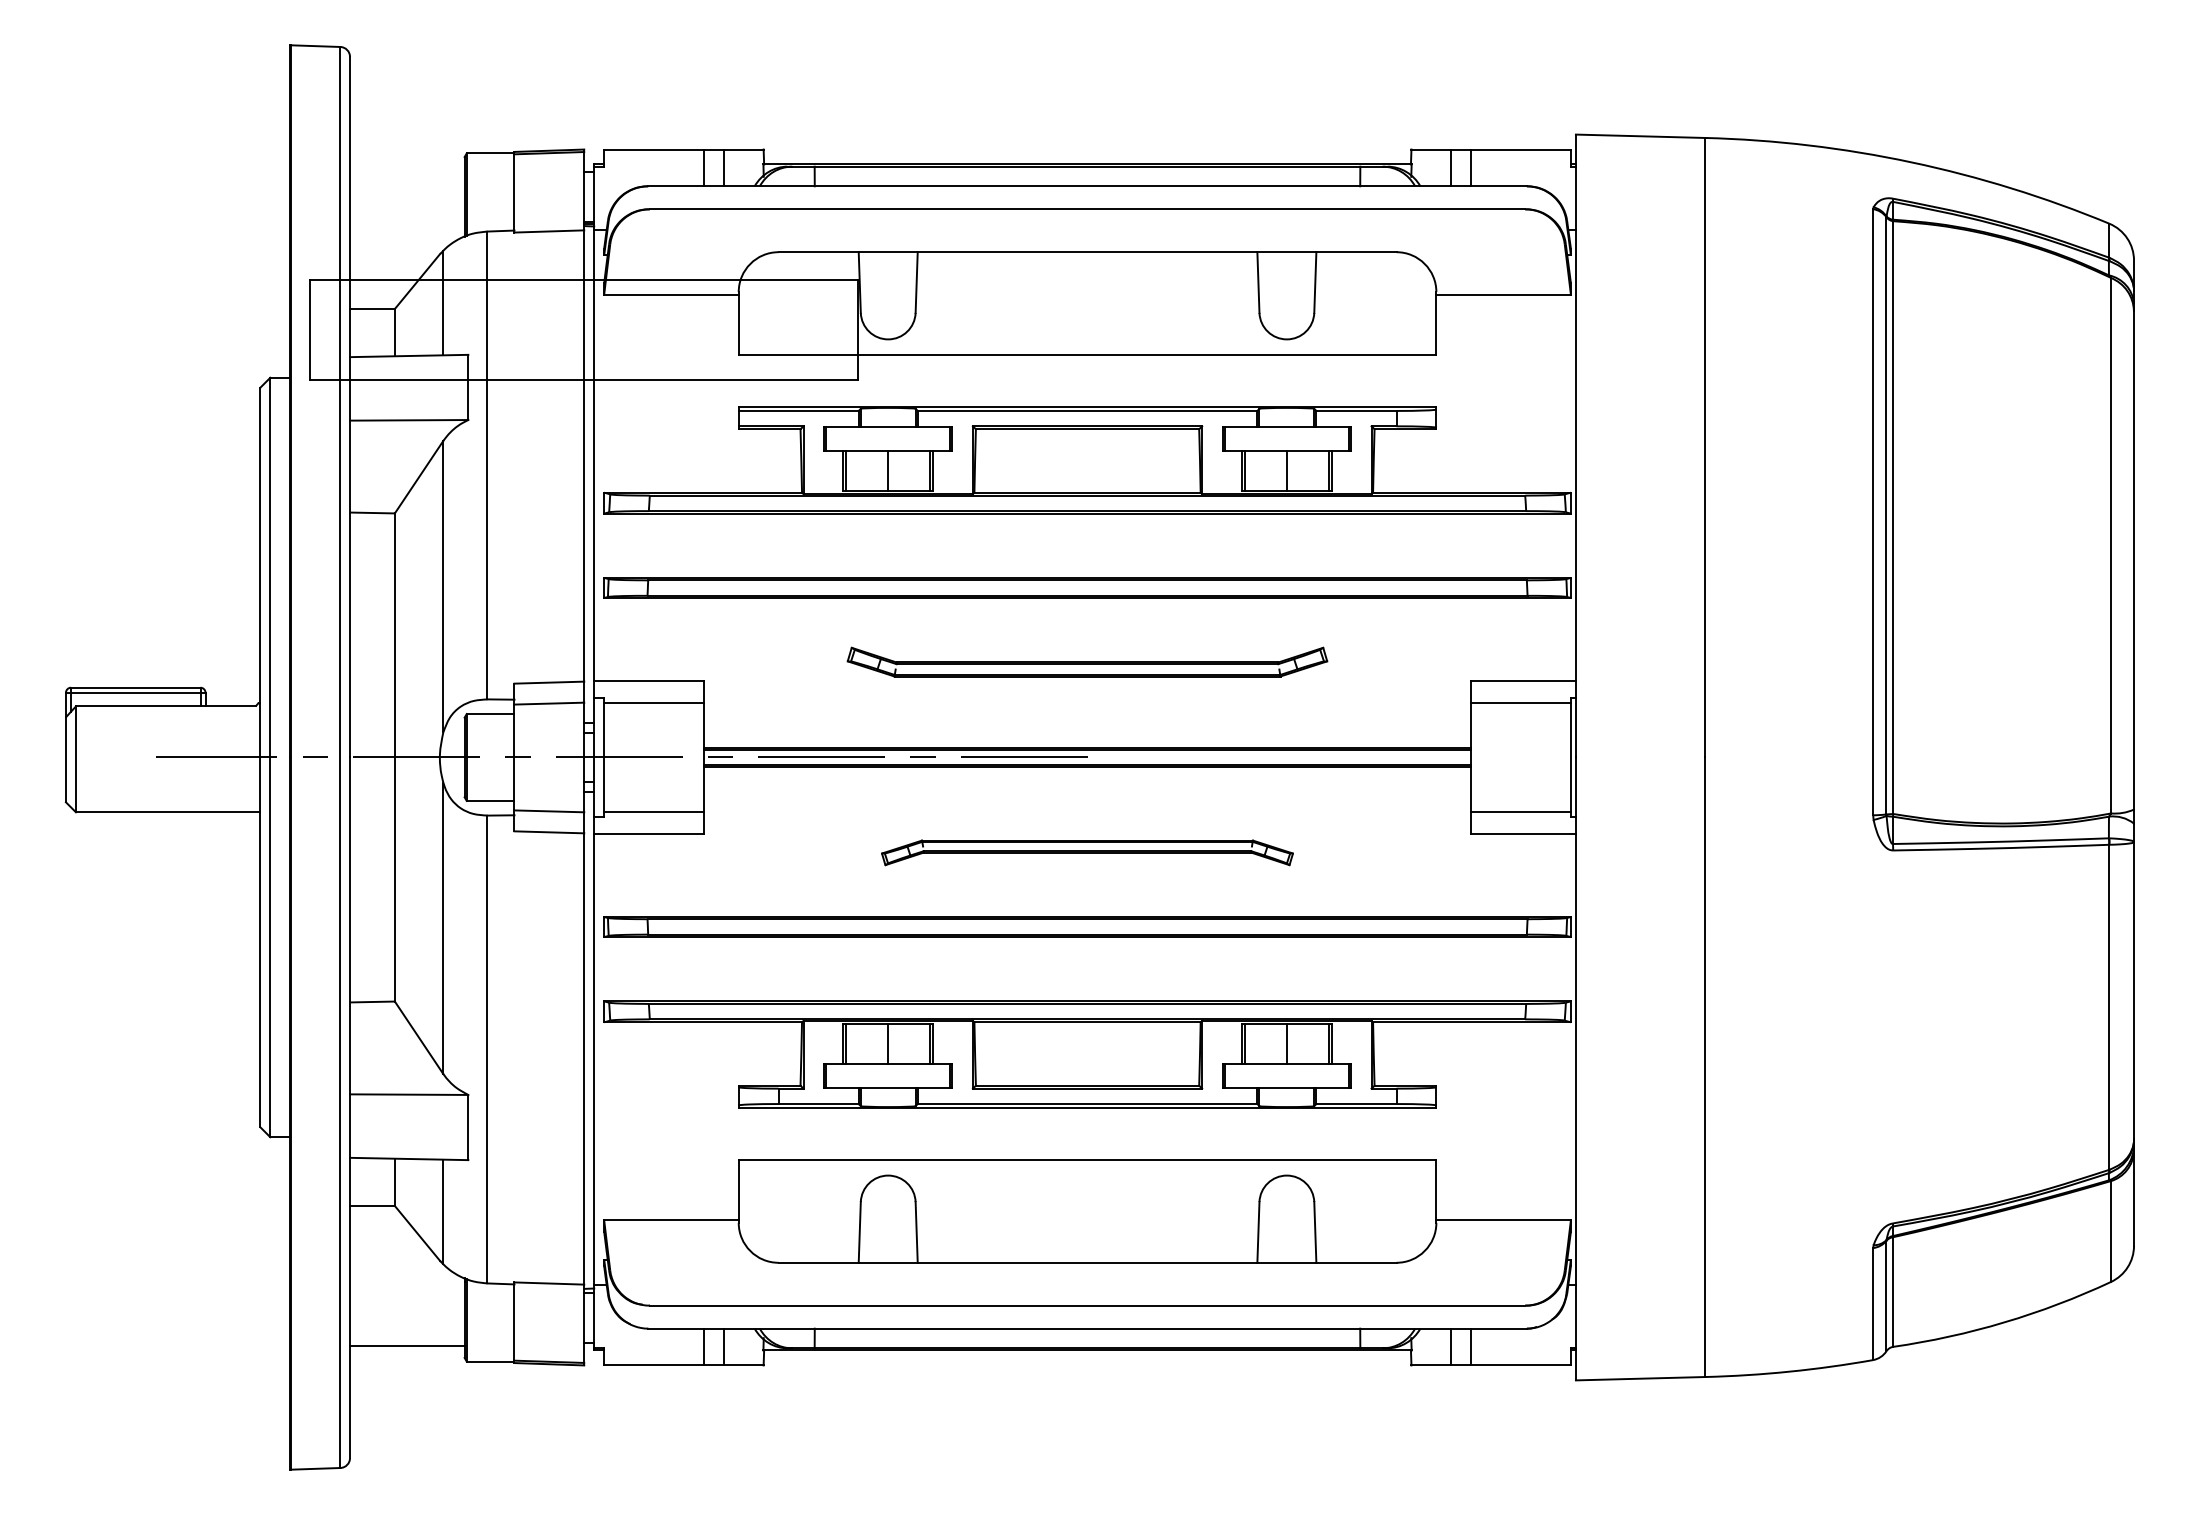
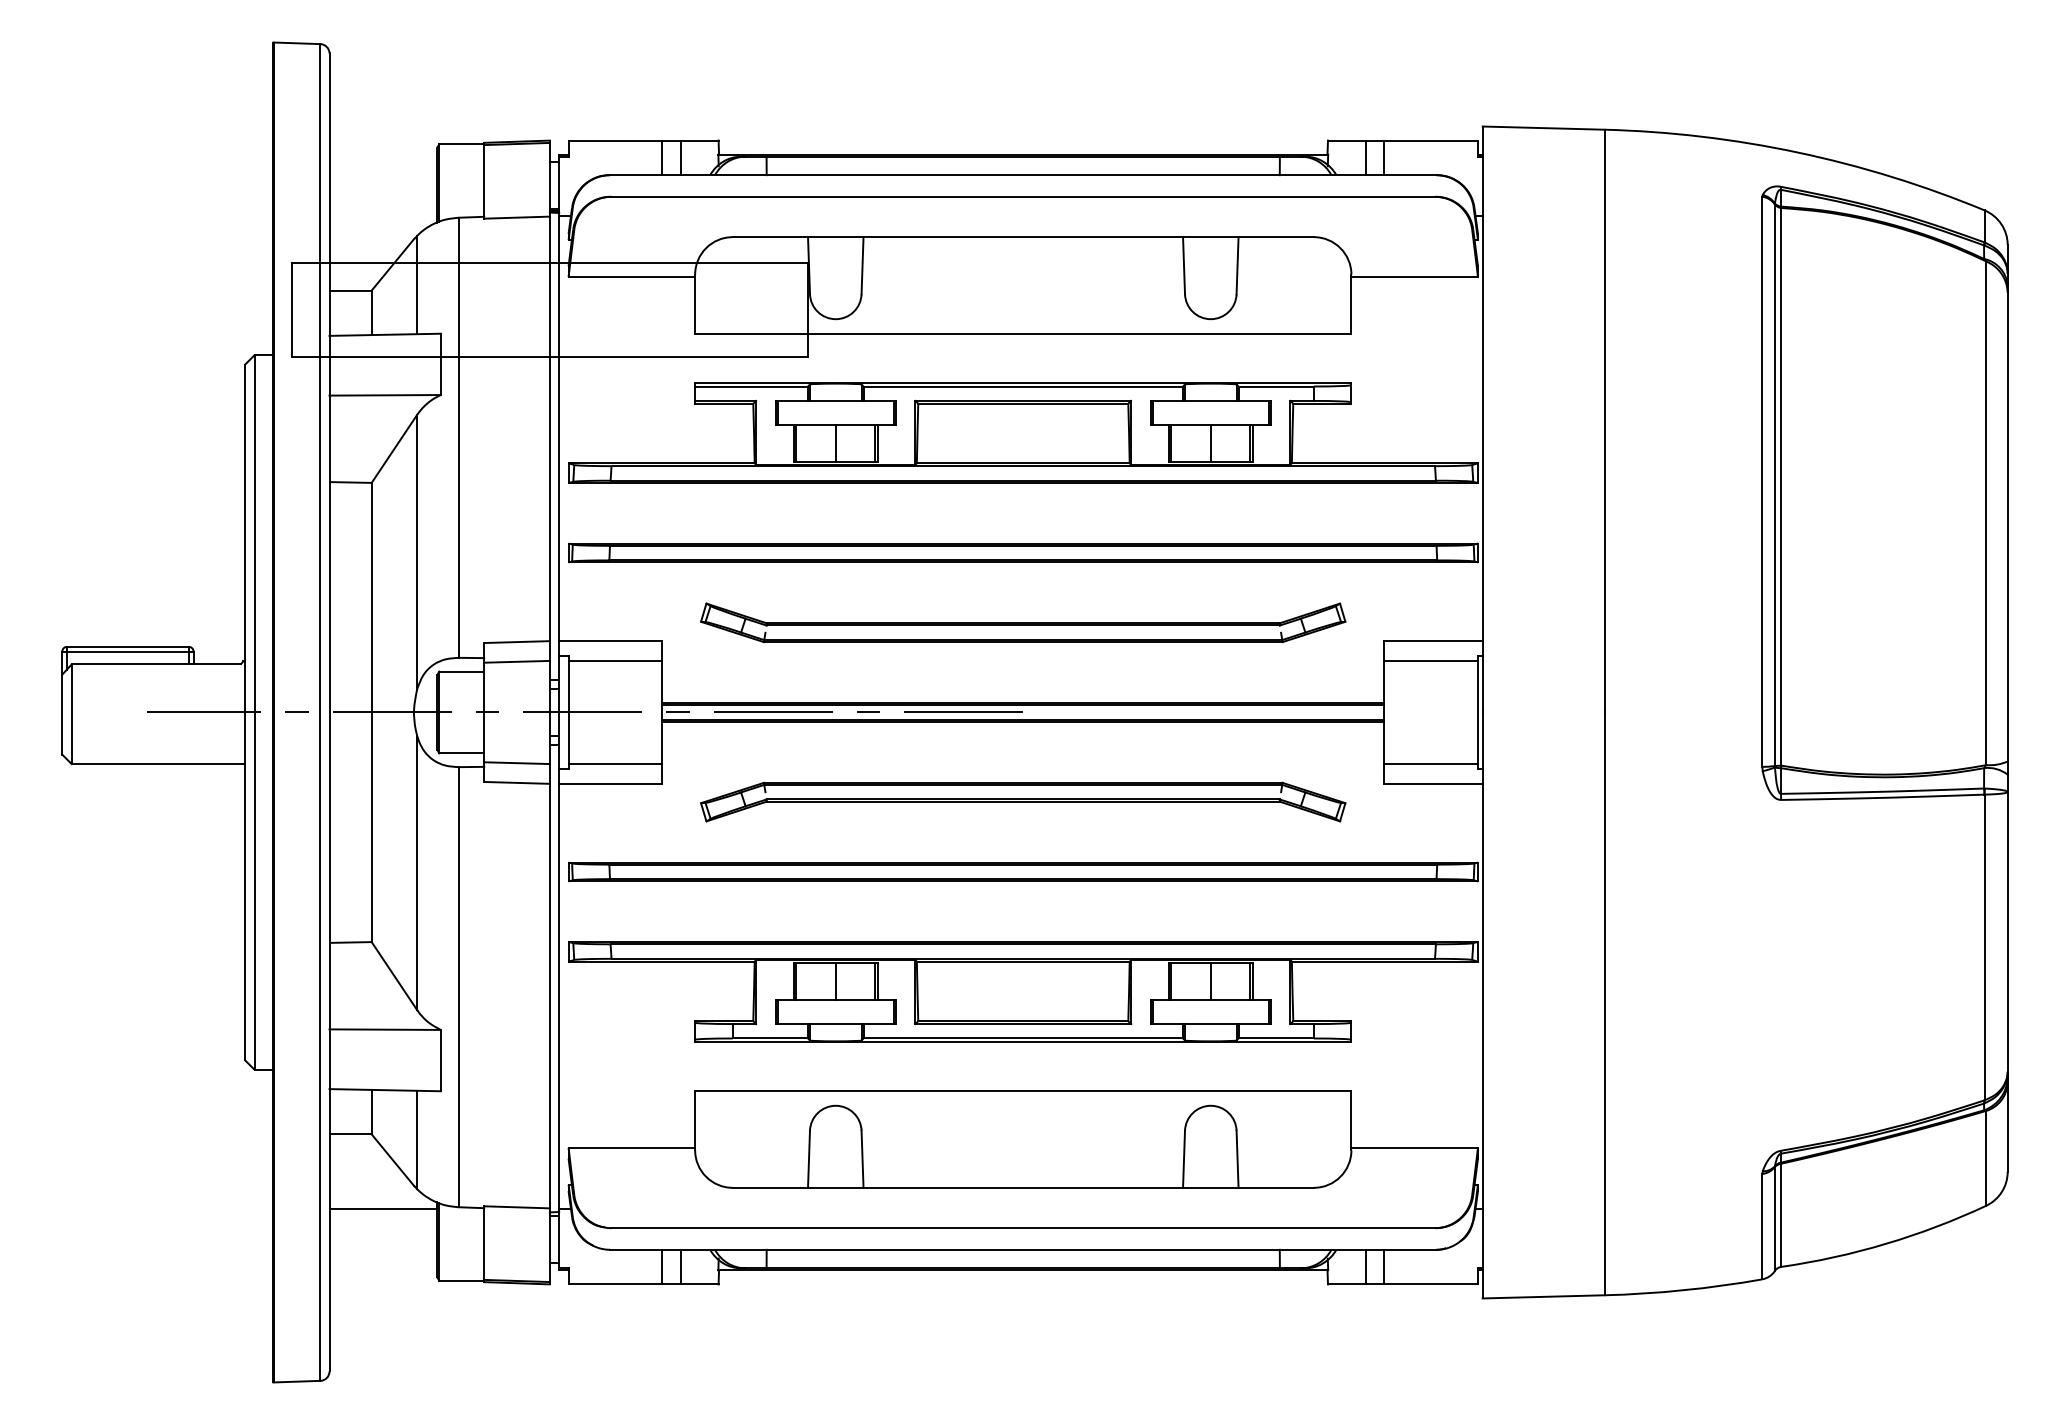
part: (1087, 661) -> (1023, 622), size x1.43
part: (1087, 852) -> (1023, 801), size x1.67
line: (407, 1346) -> (383, 1209), moved

